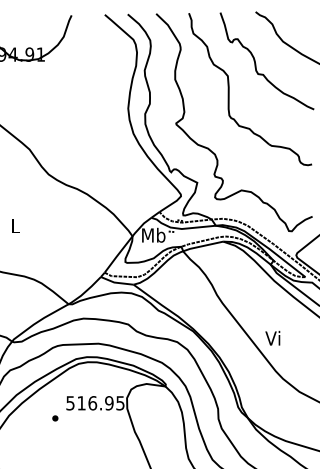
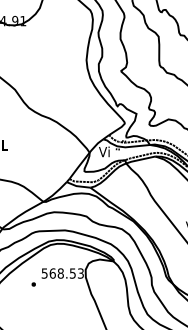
text: (153, 234) -> (104, 151), Mb -> Vi
text: (100, 403) -> (66, 273), 516.95 -> 568.53

